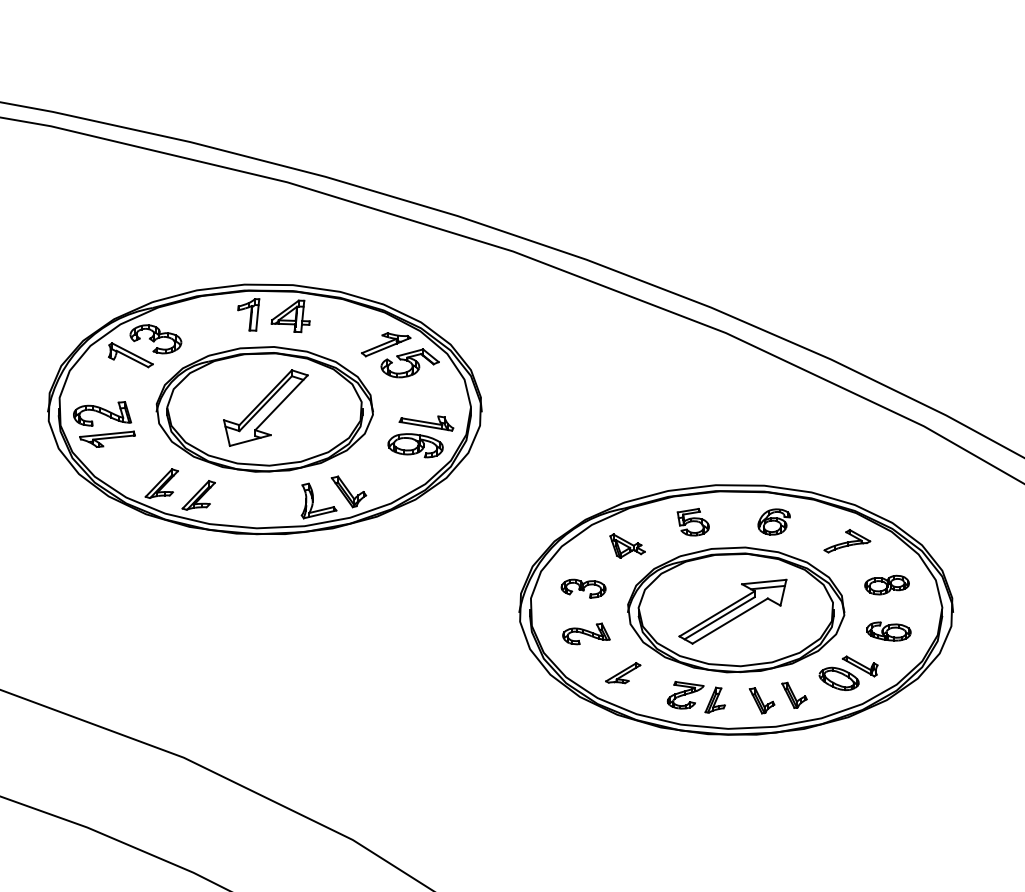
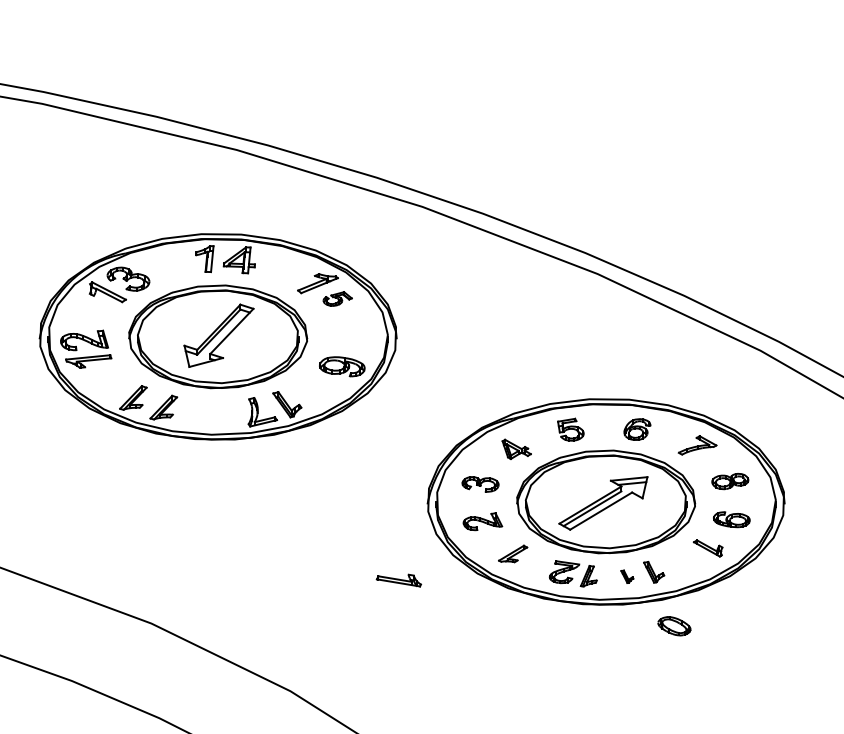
part: (409, 363) -> (337, 299), size x0.6
part: (426, 423) -> (398, 580), moved
part: (838, 678) -> (673, 625), moved
part: (761, 700) -> (626, 576), size x0.6

